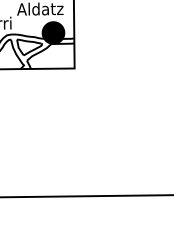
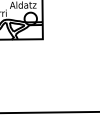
fill: (53, 32) -> (30, 18), removed

